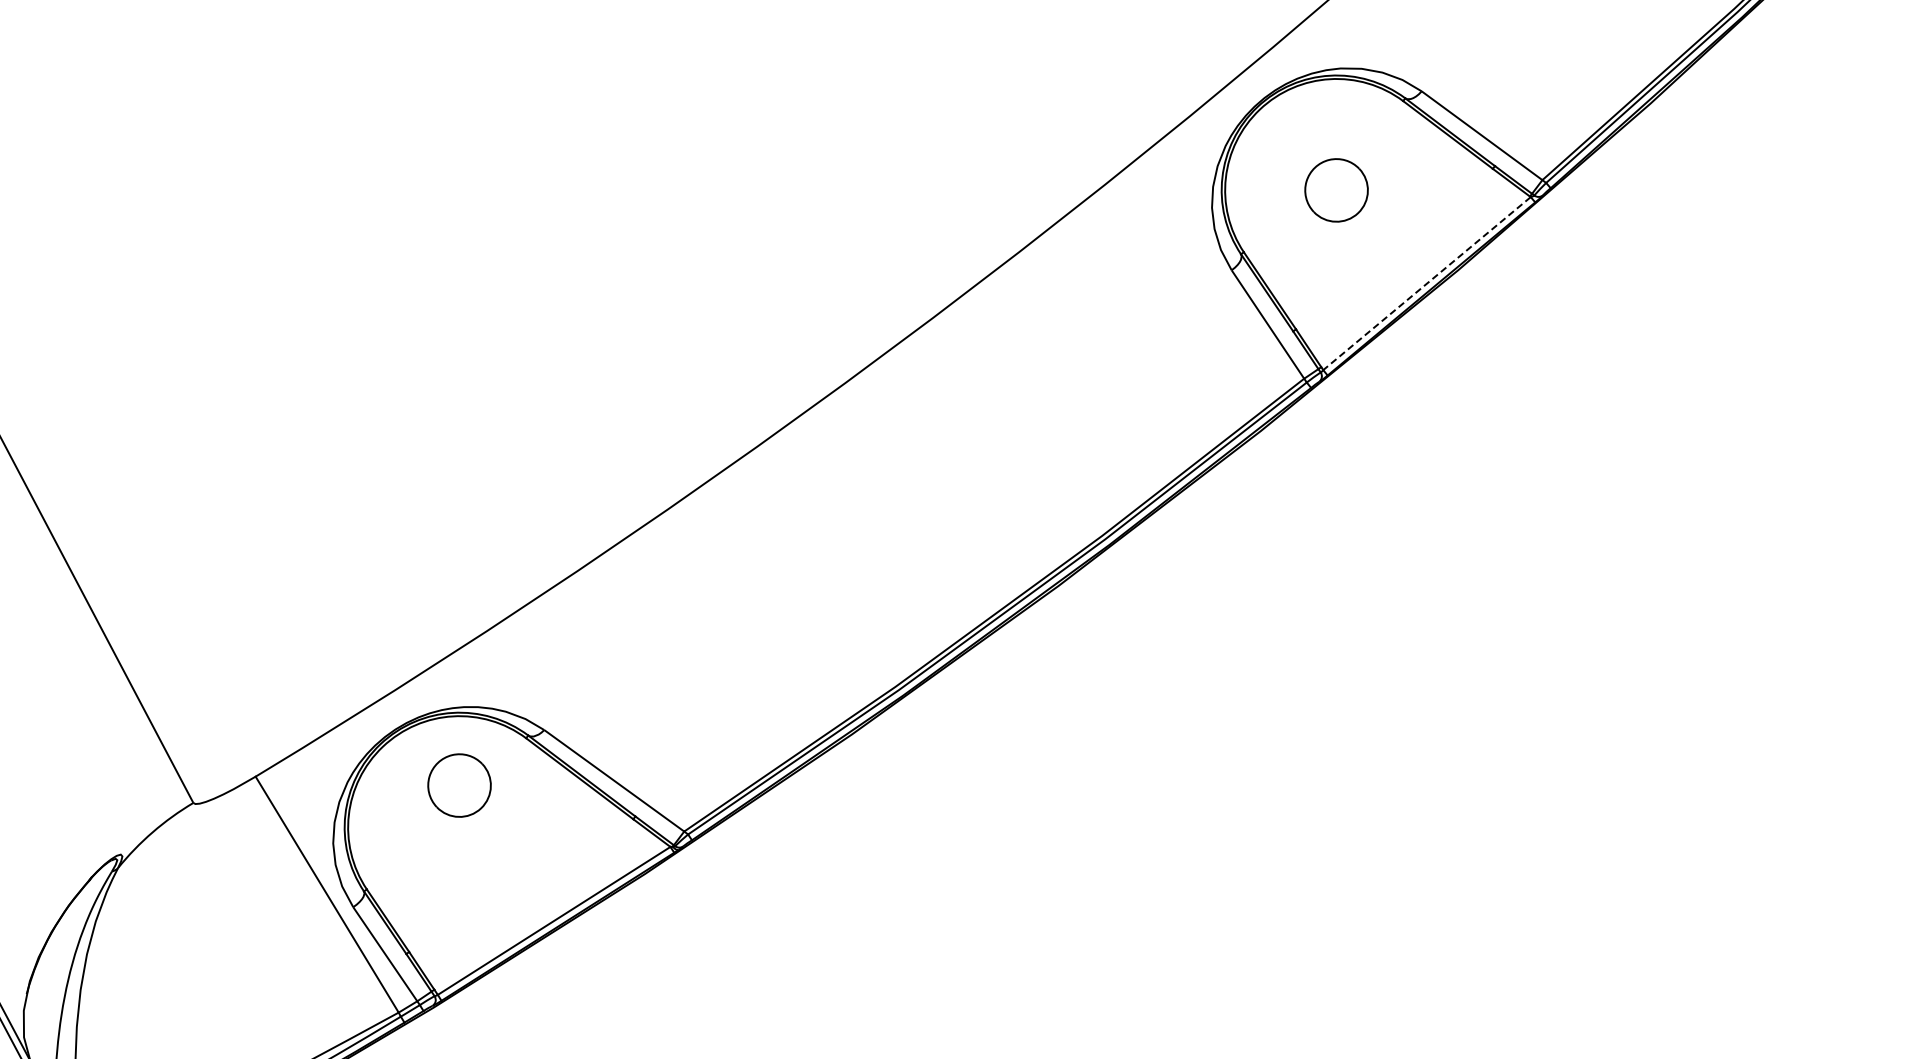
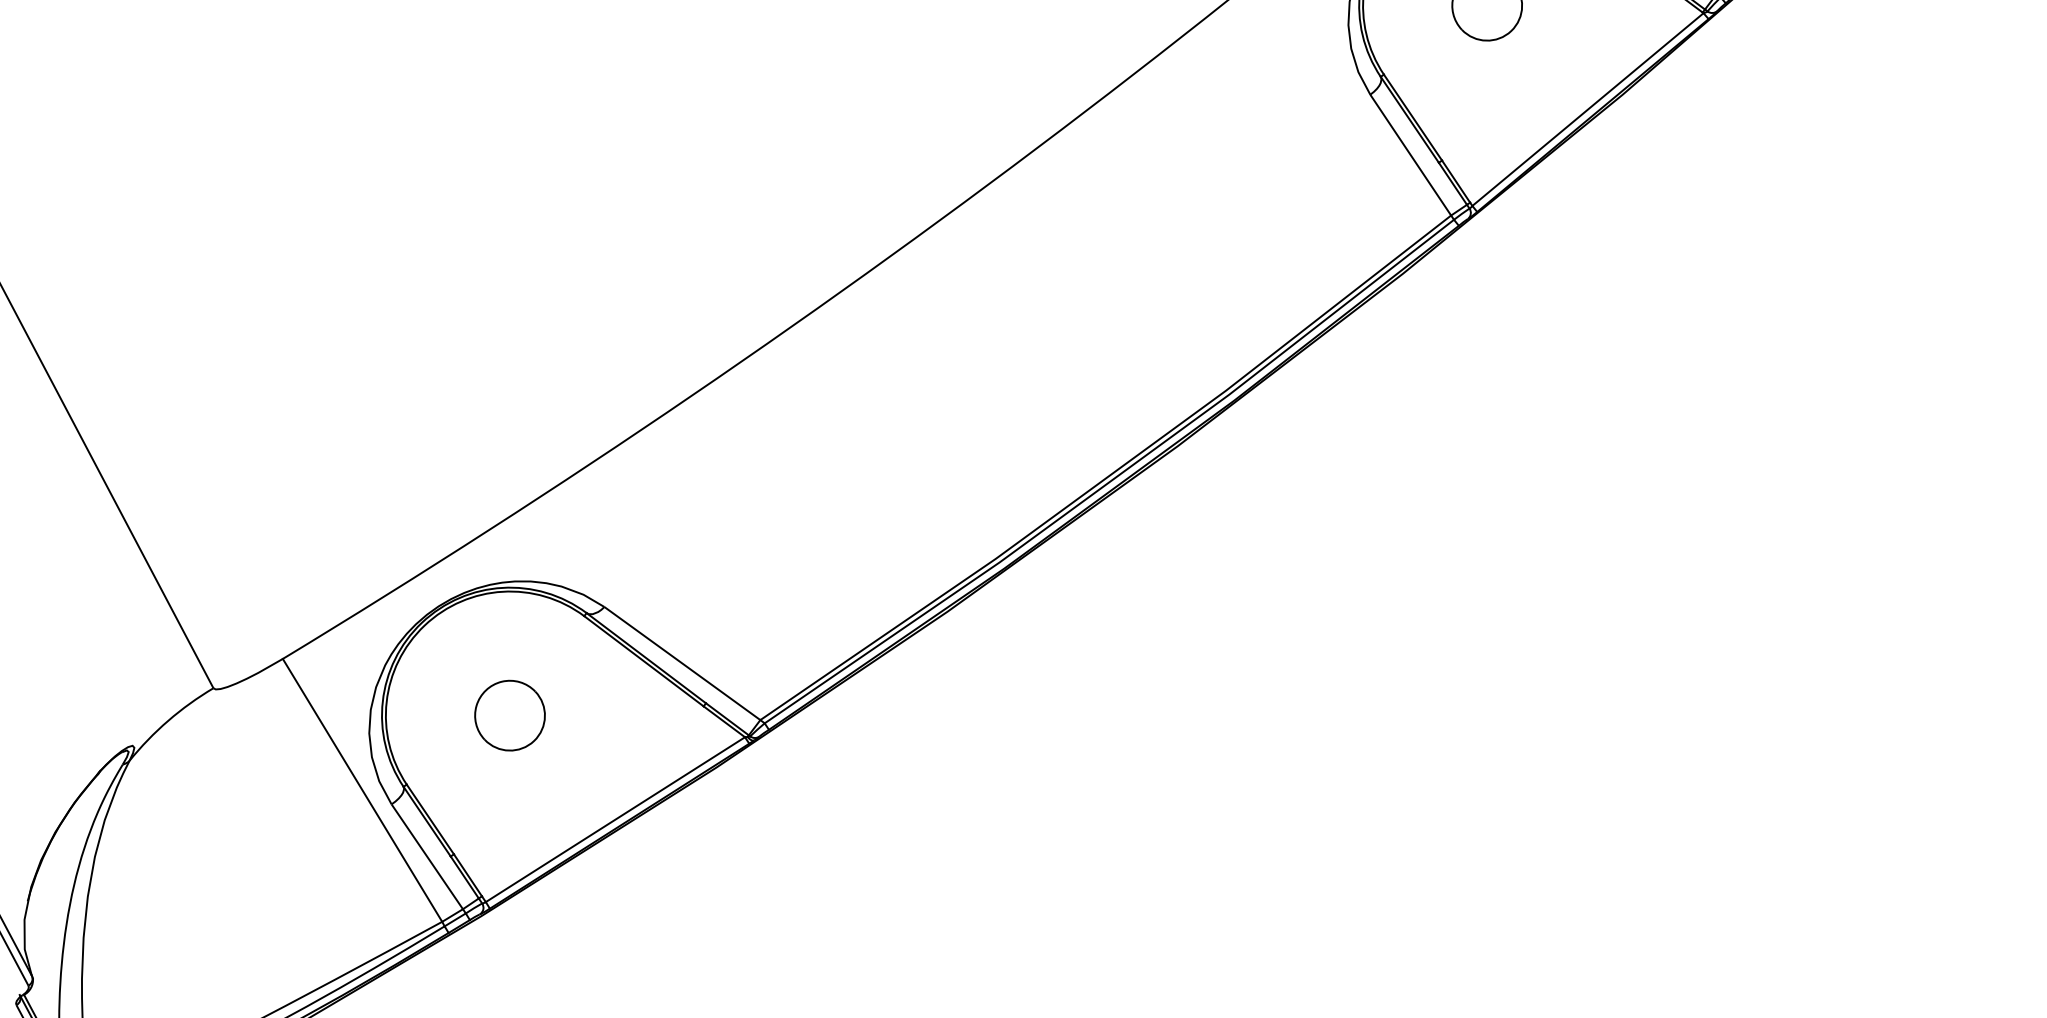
line: (1426, 283) -> (1587, 109), dashed -> solid
part: (459, 785) -> (509, 715), moved

